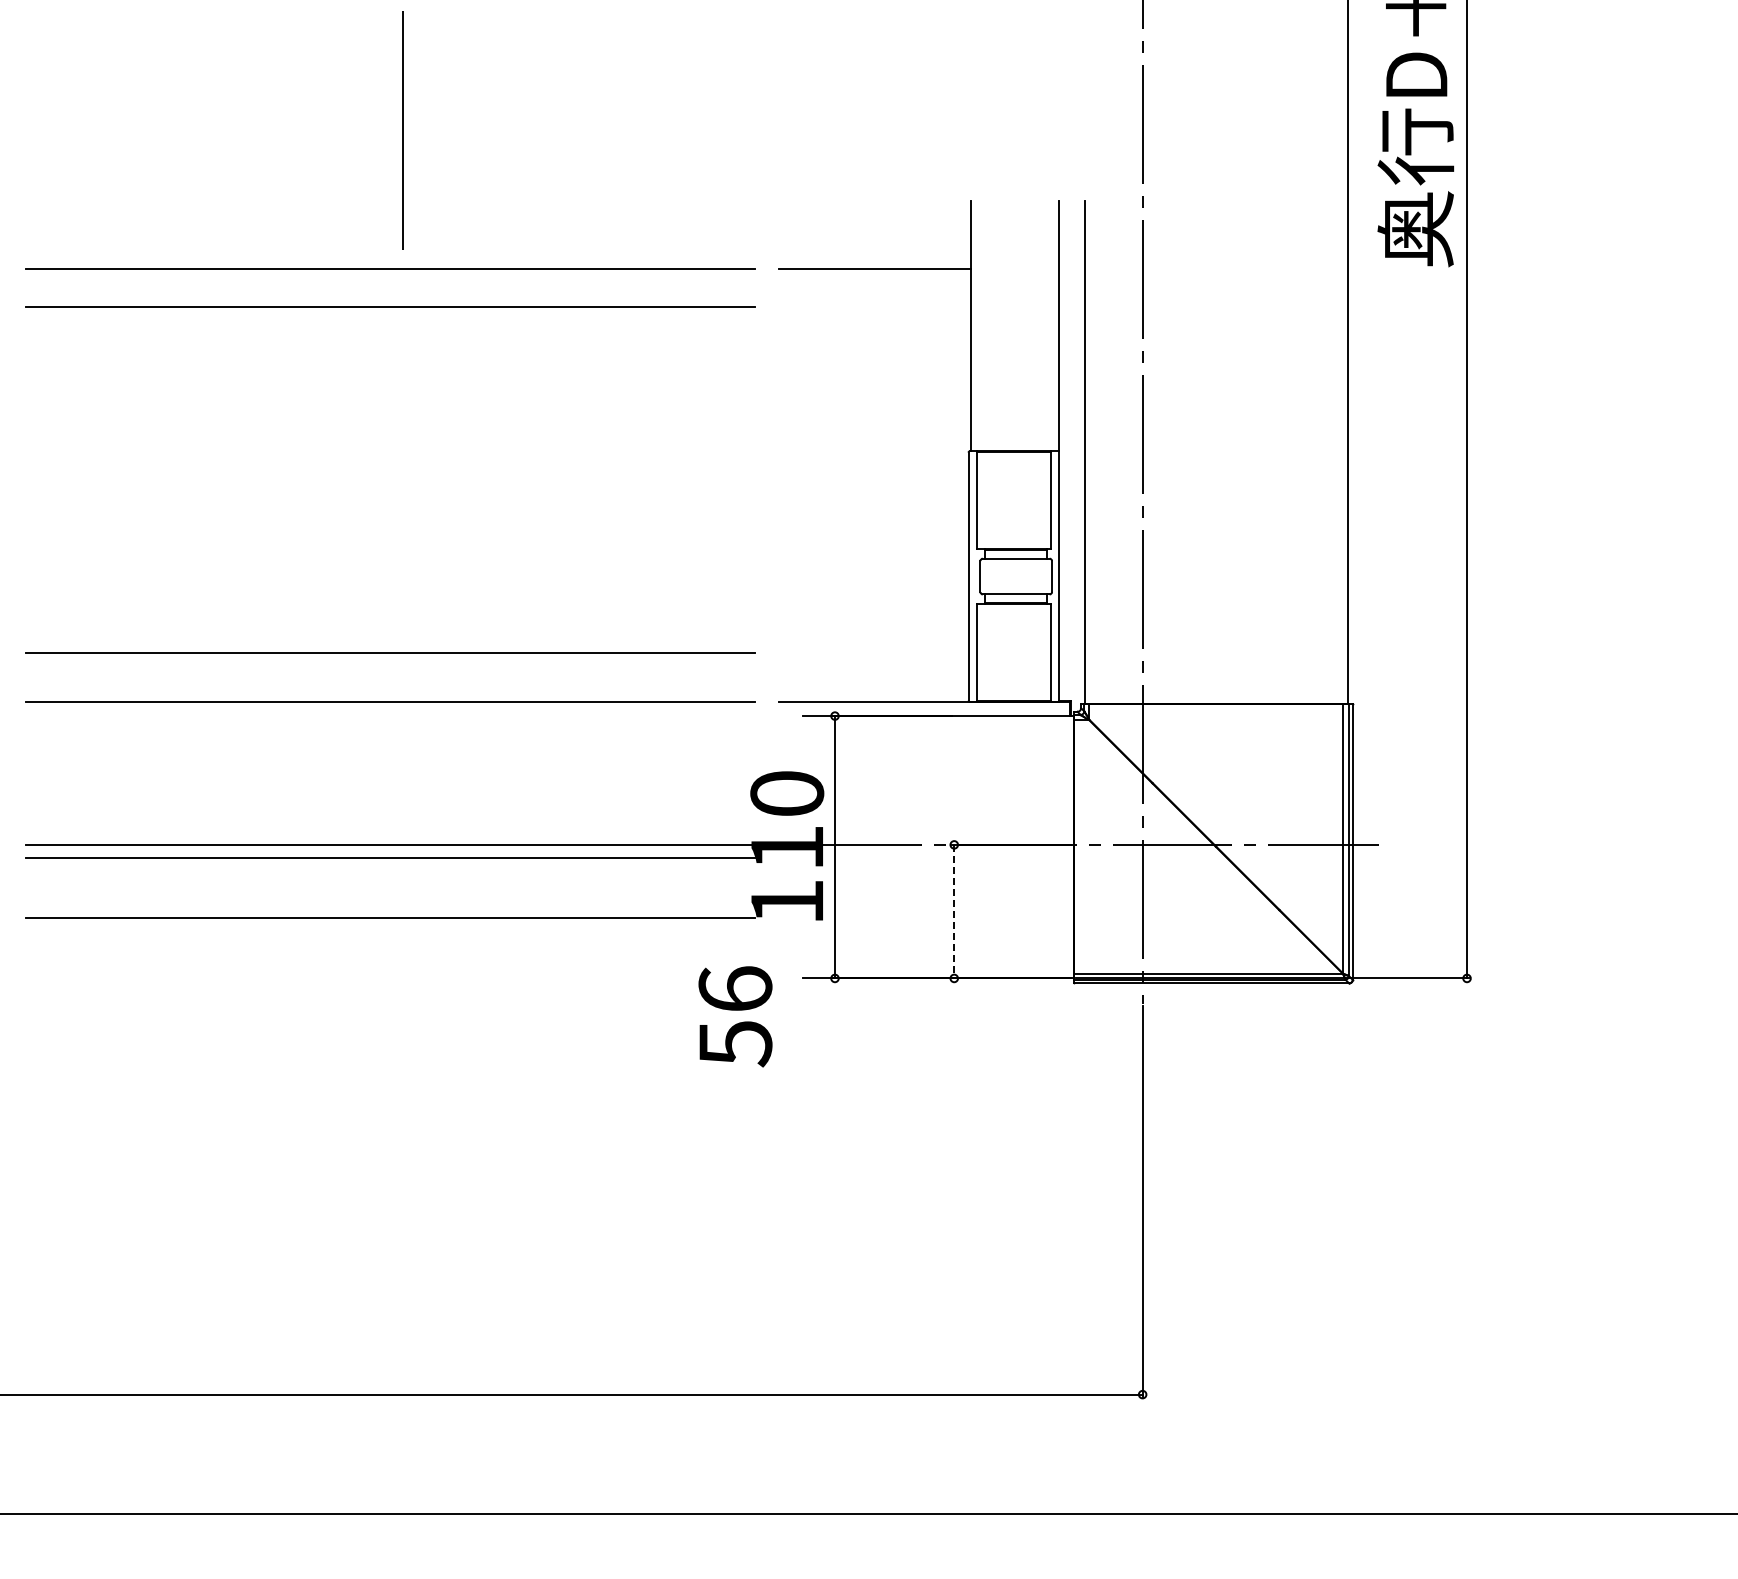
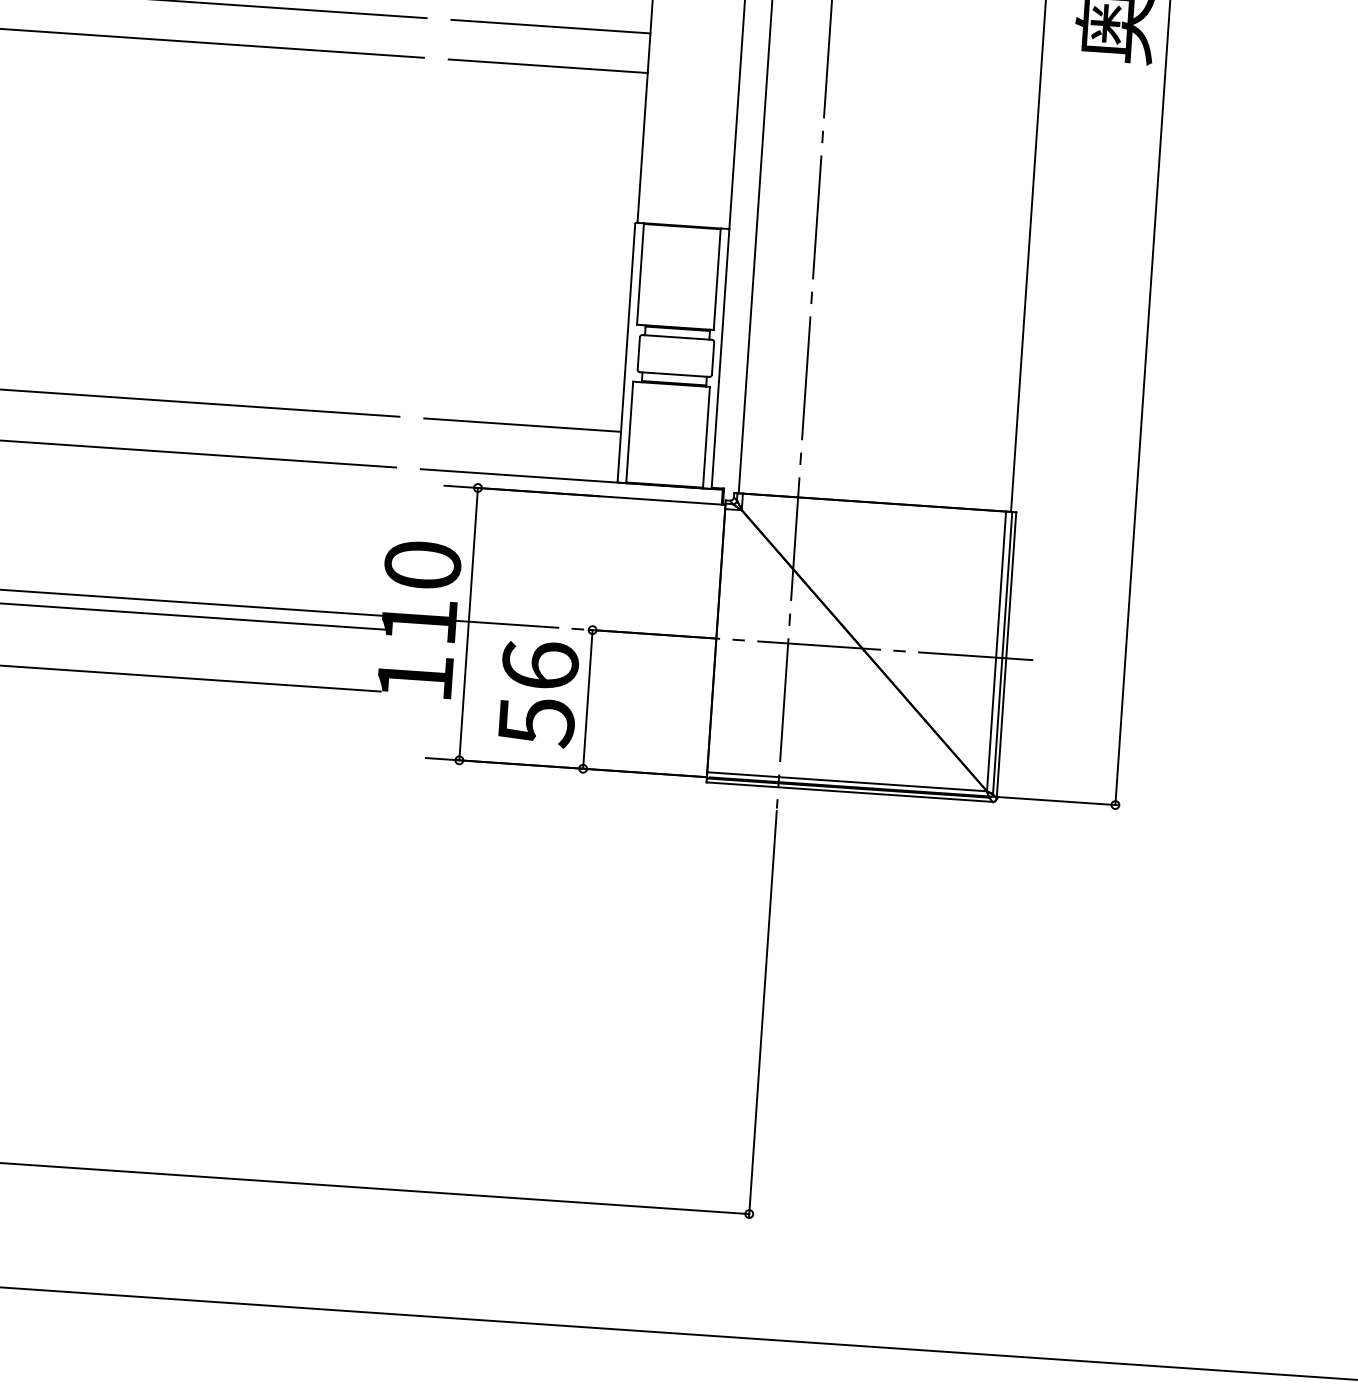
line: (874, 307) -> (547, 66), added
line: (873, 652) -> (522, 424), added
line: (954, 911) -> (588, 699), dashed -> solid
text: (735, 1016) -> (538, 693), moved

